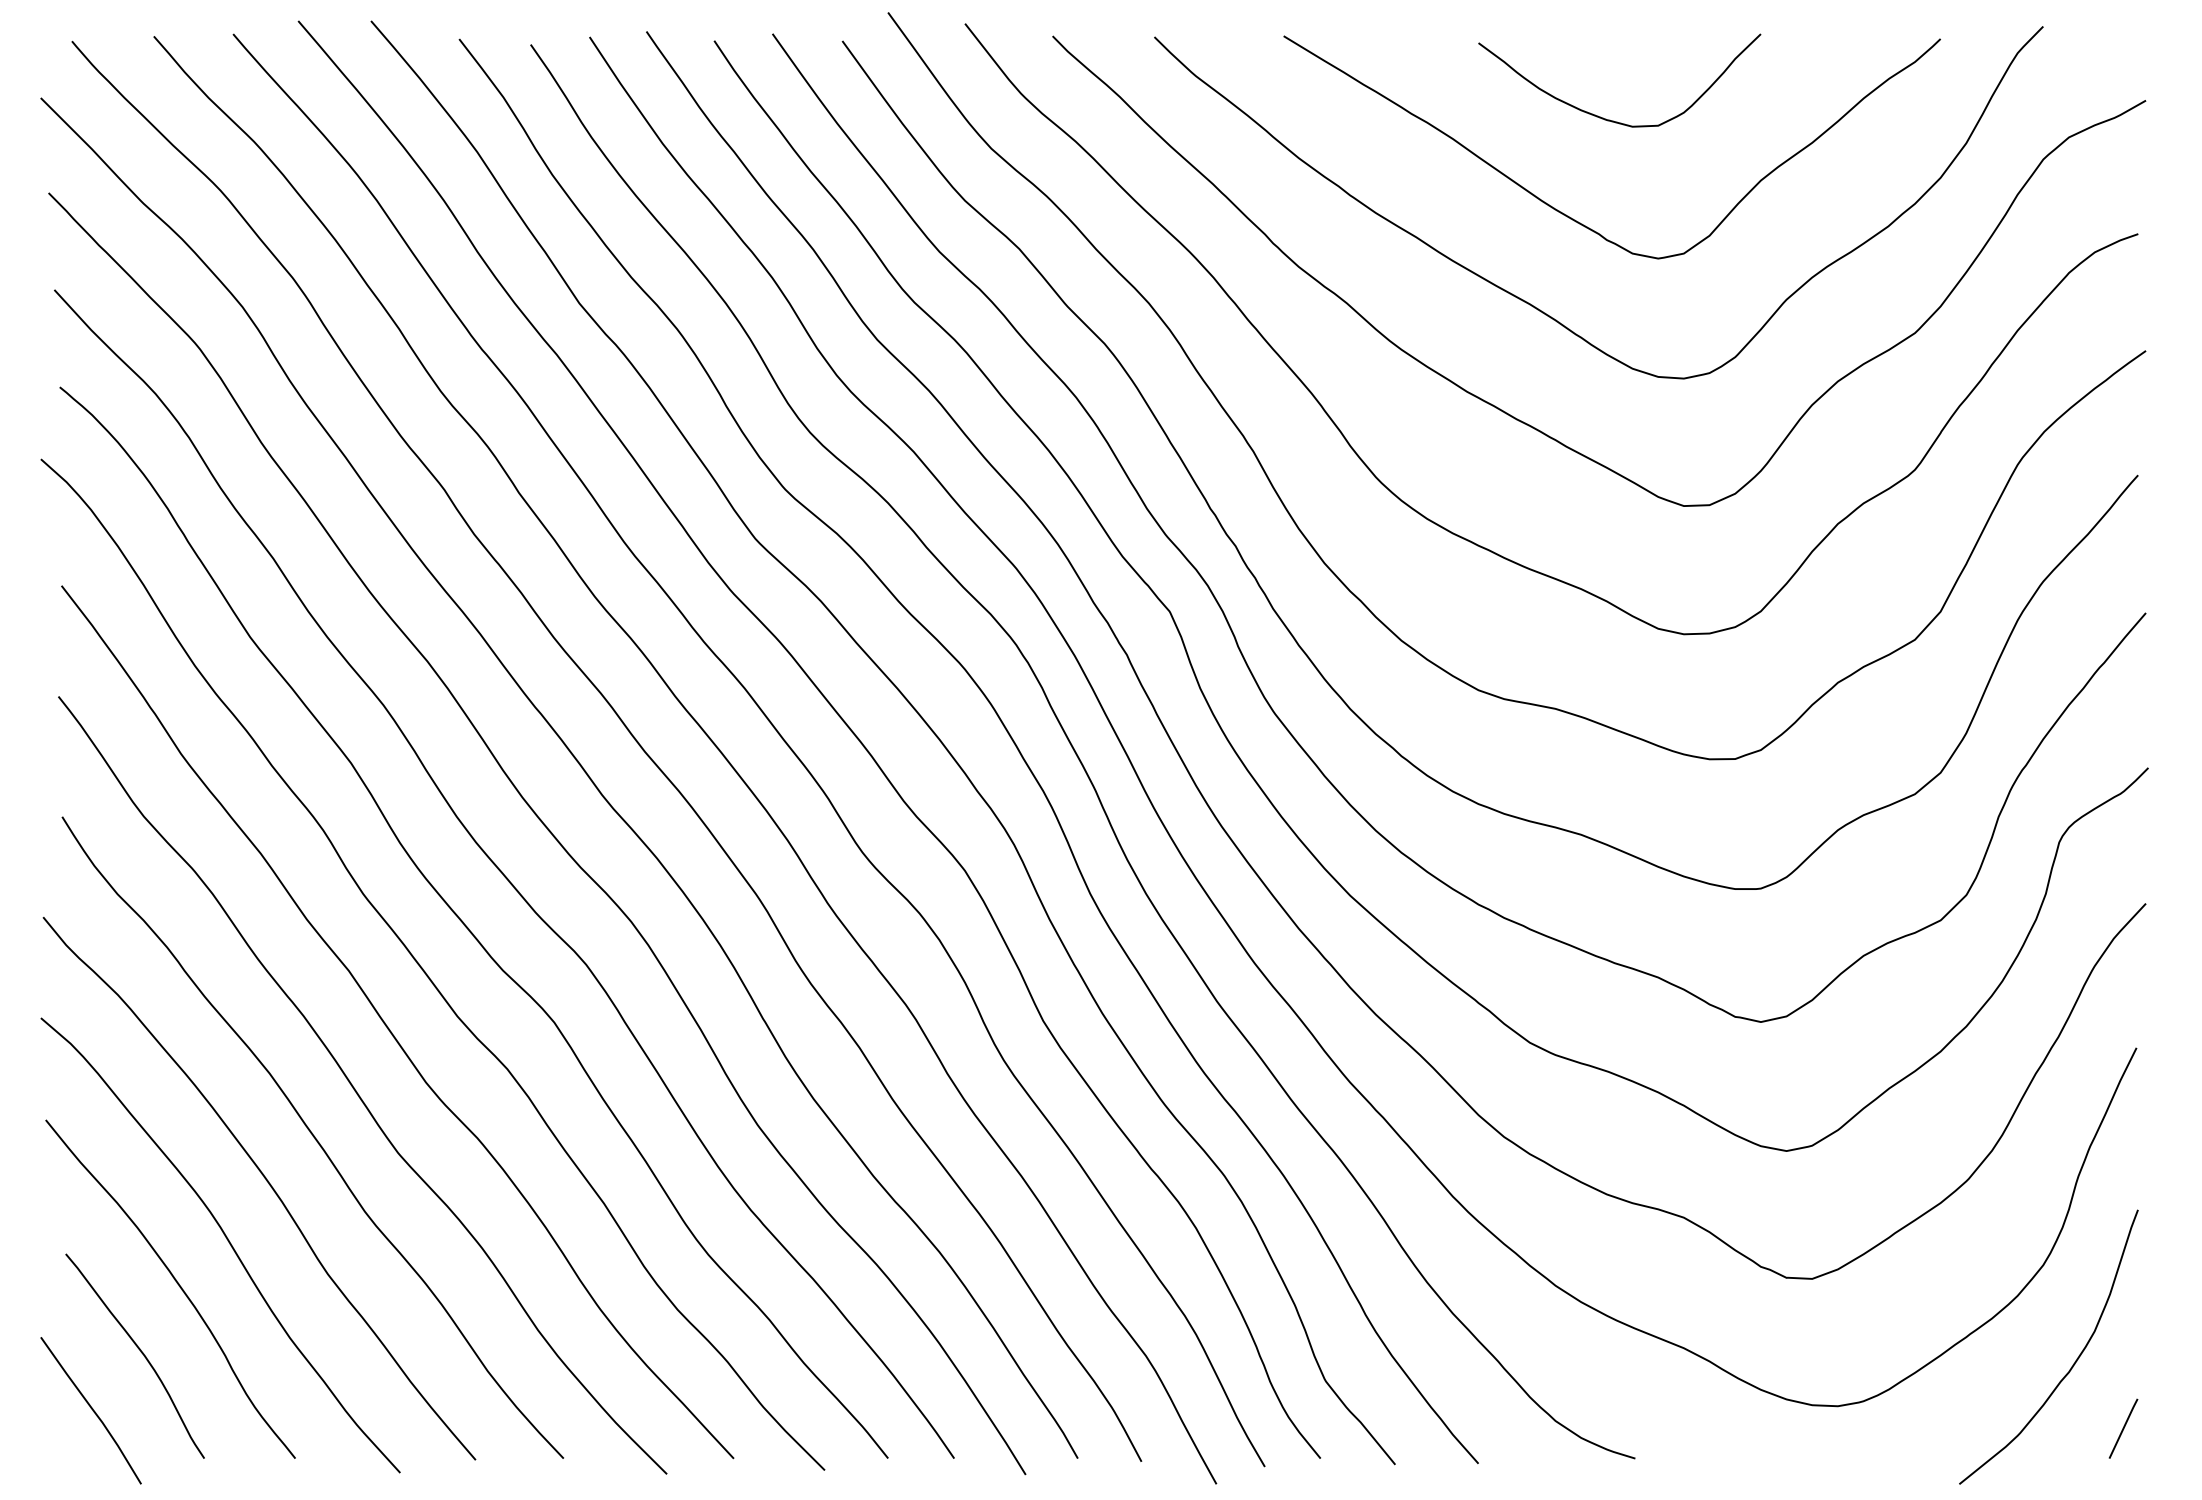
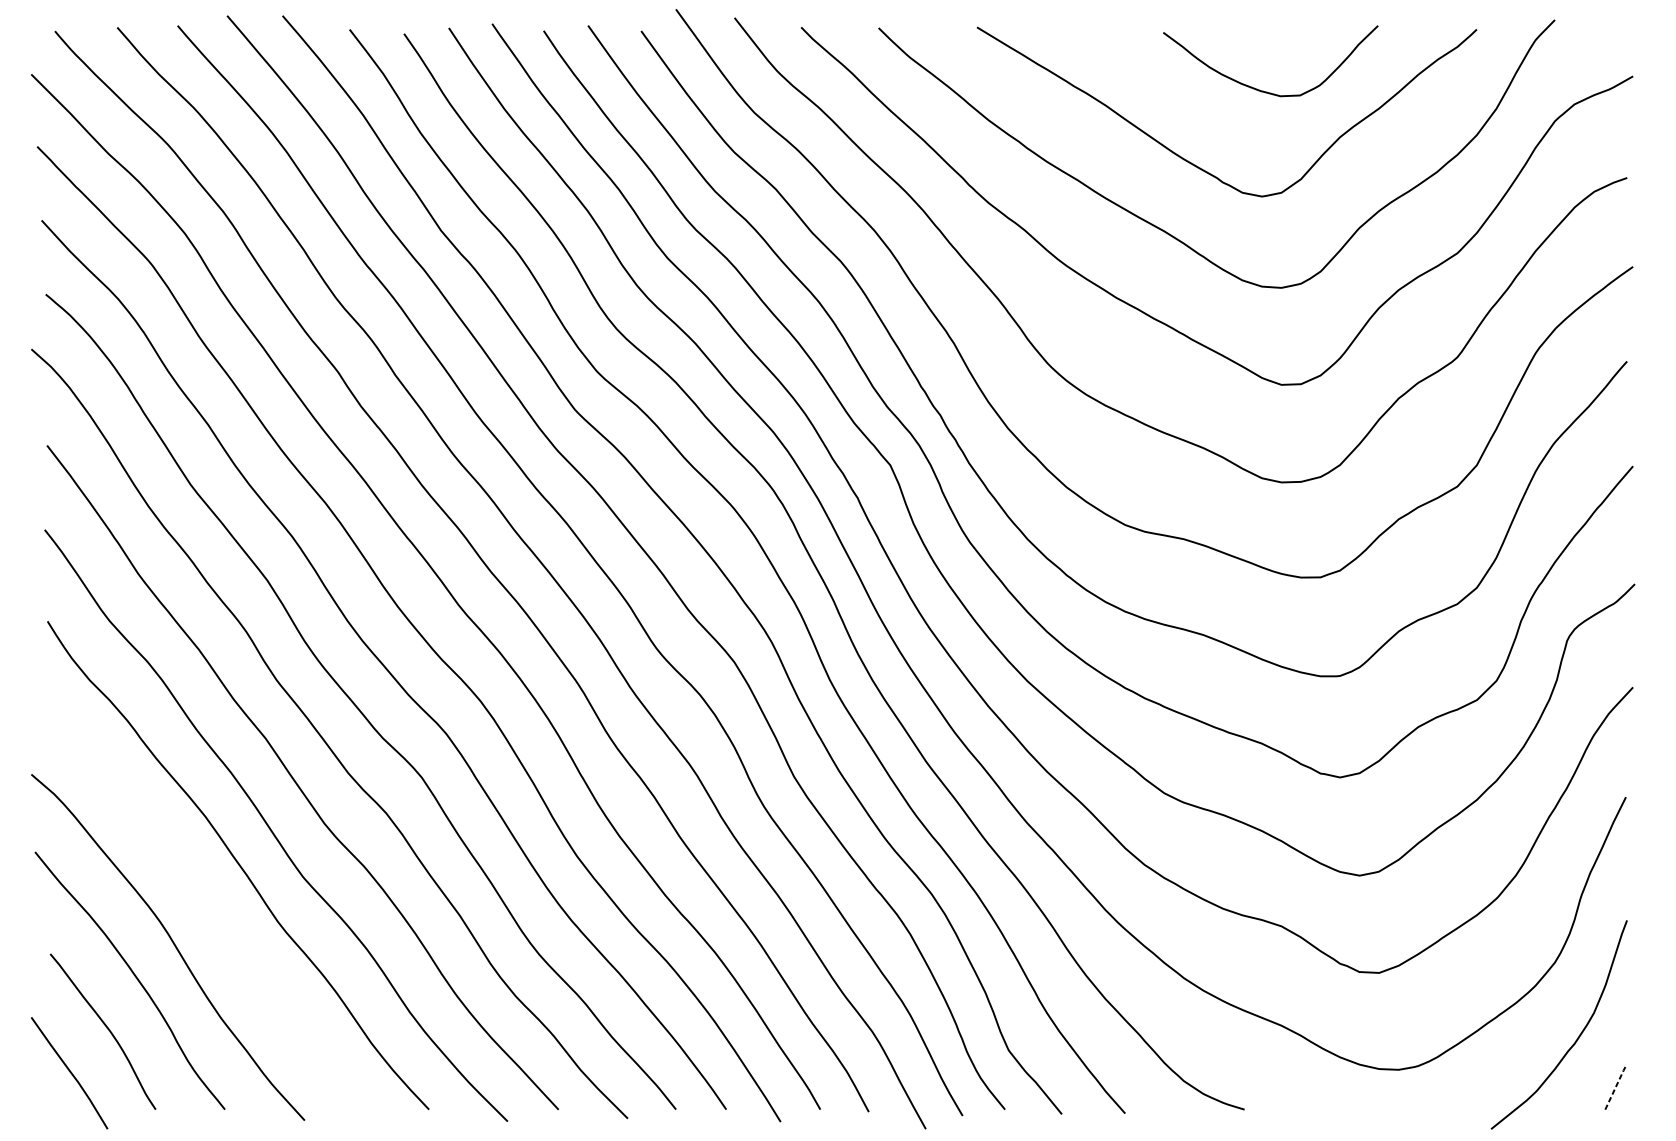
curve: (1609, 119) -> (1262, 90), moved
curve: (268, 1184) -> (204, 901), removed
line: (2123, 1427) -> (1616, 1086), solid -> dashed

